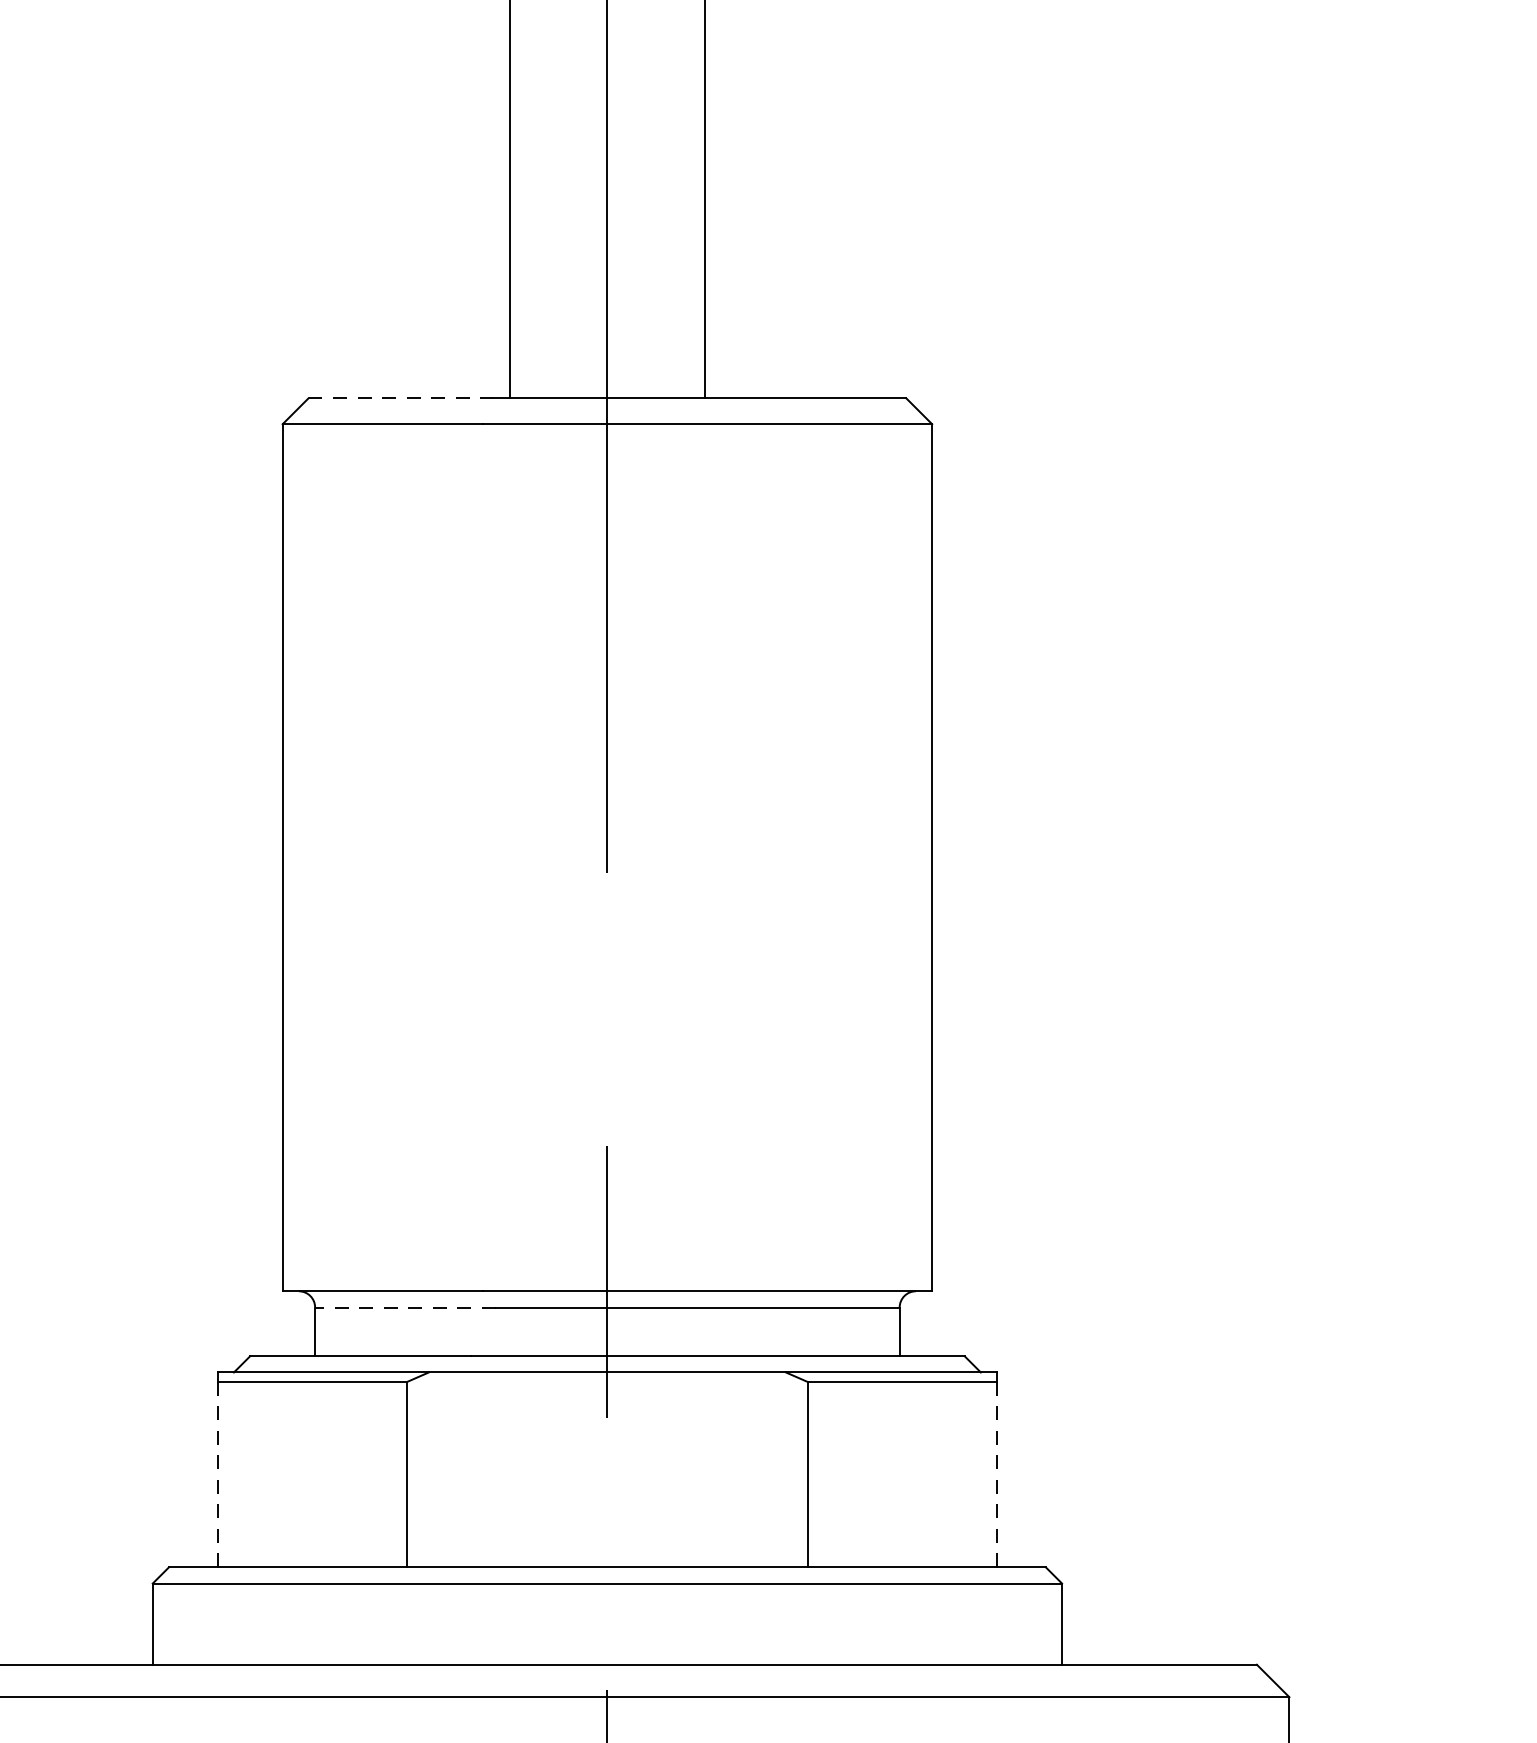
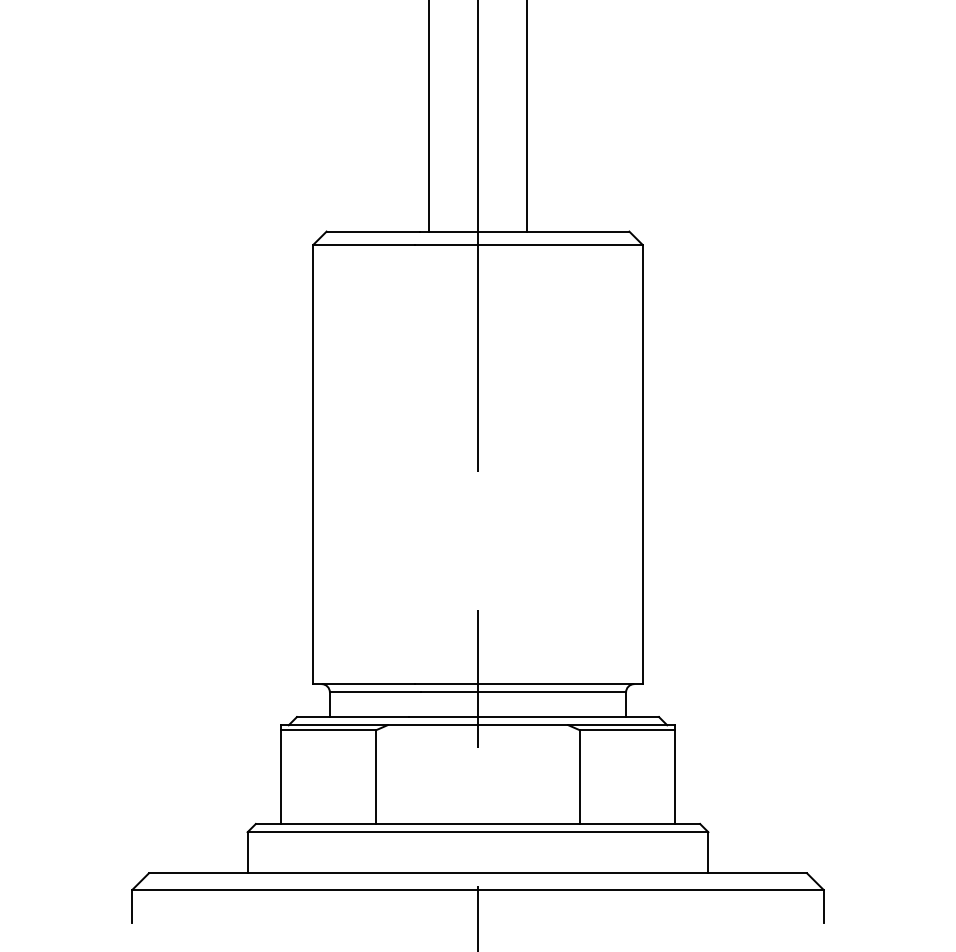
line: (401, 398) -> (373, 231), dashed -> solid
line: (405, 1307) -> (375, 692), dashed -> solid
line: (217, 1475) -> (280, 777), dashed -> solid
line: (997, 1475) -> (675, 777), dashed -> solid

